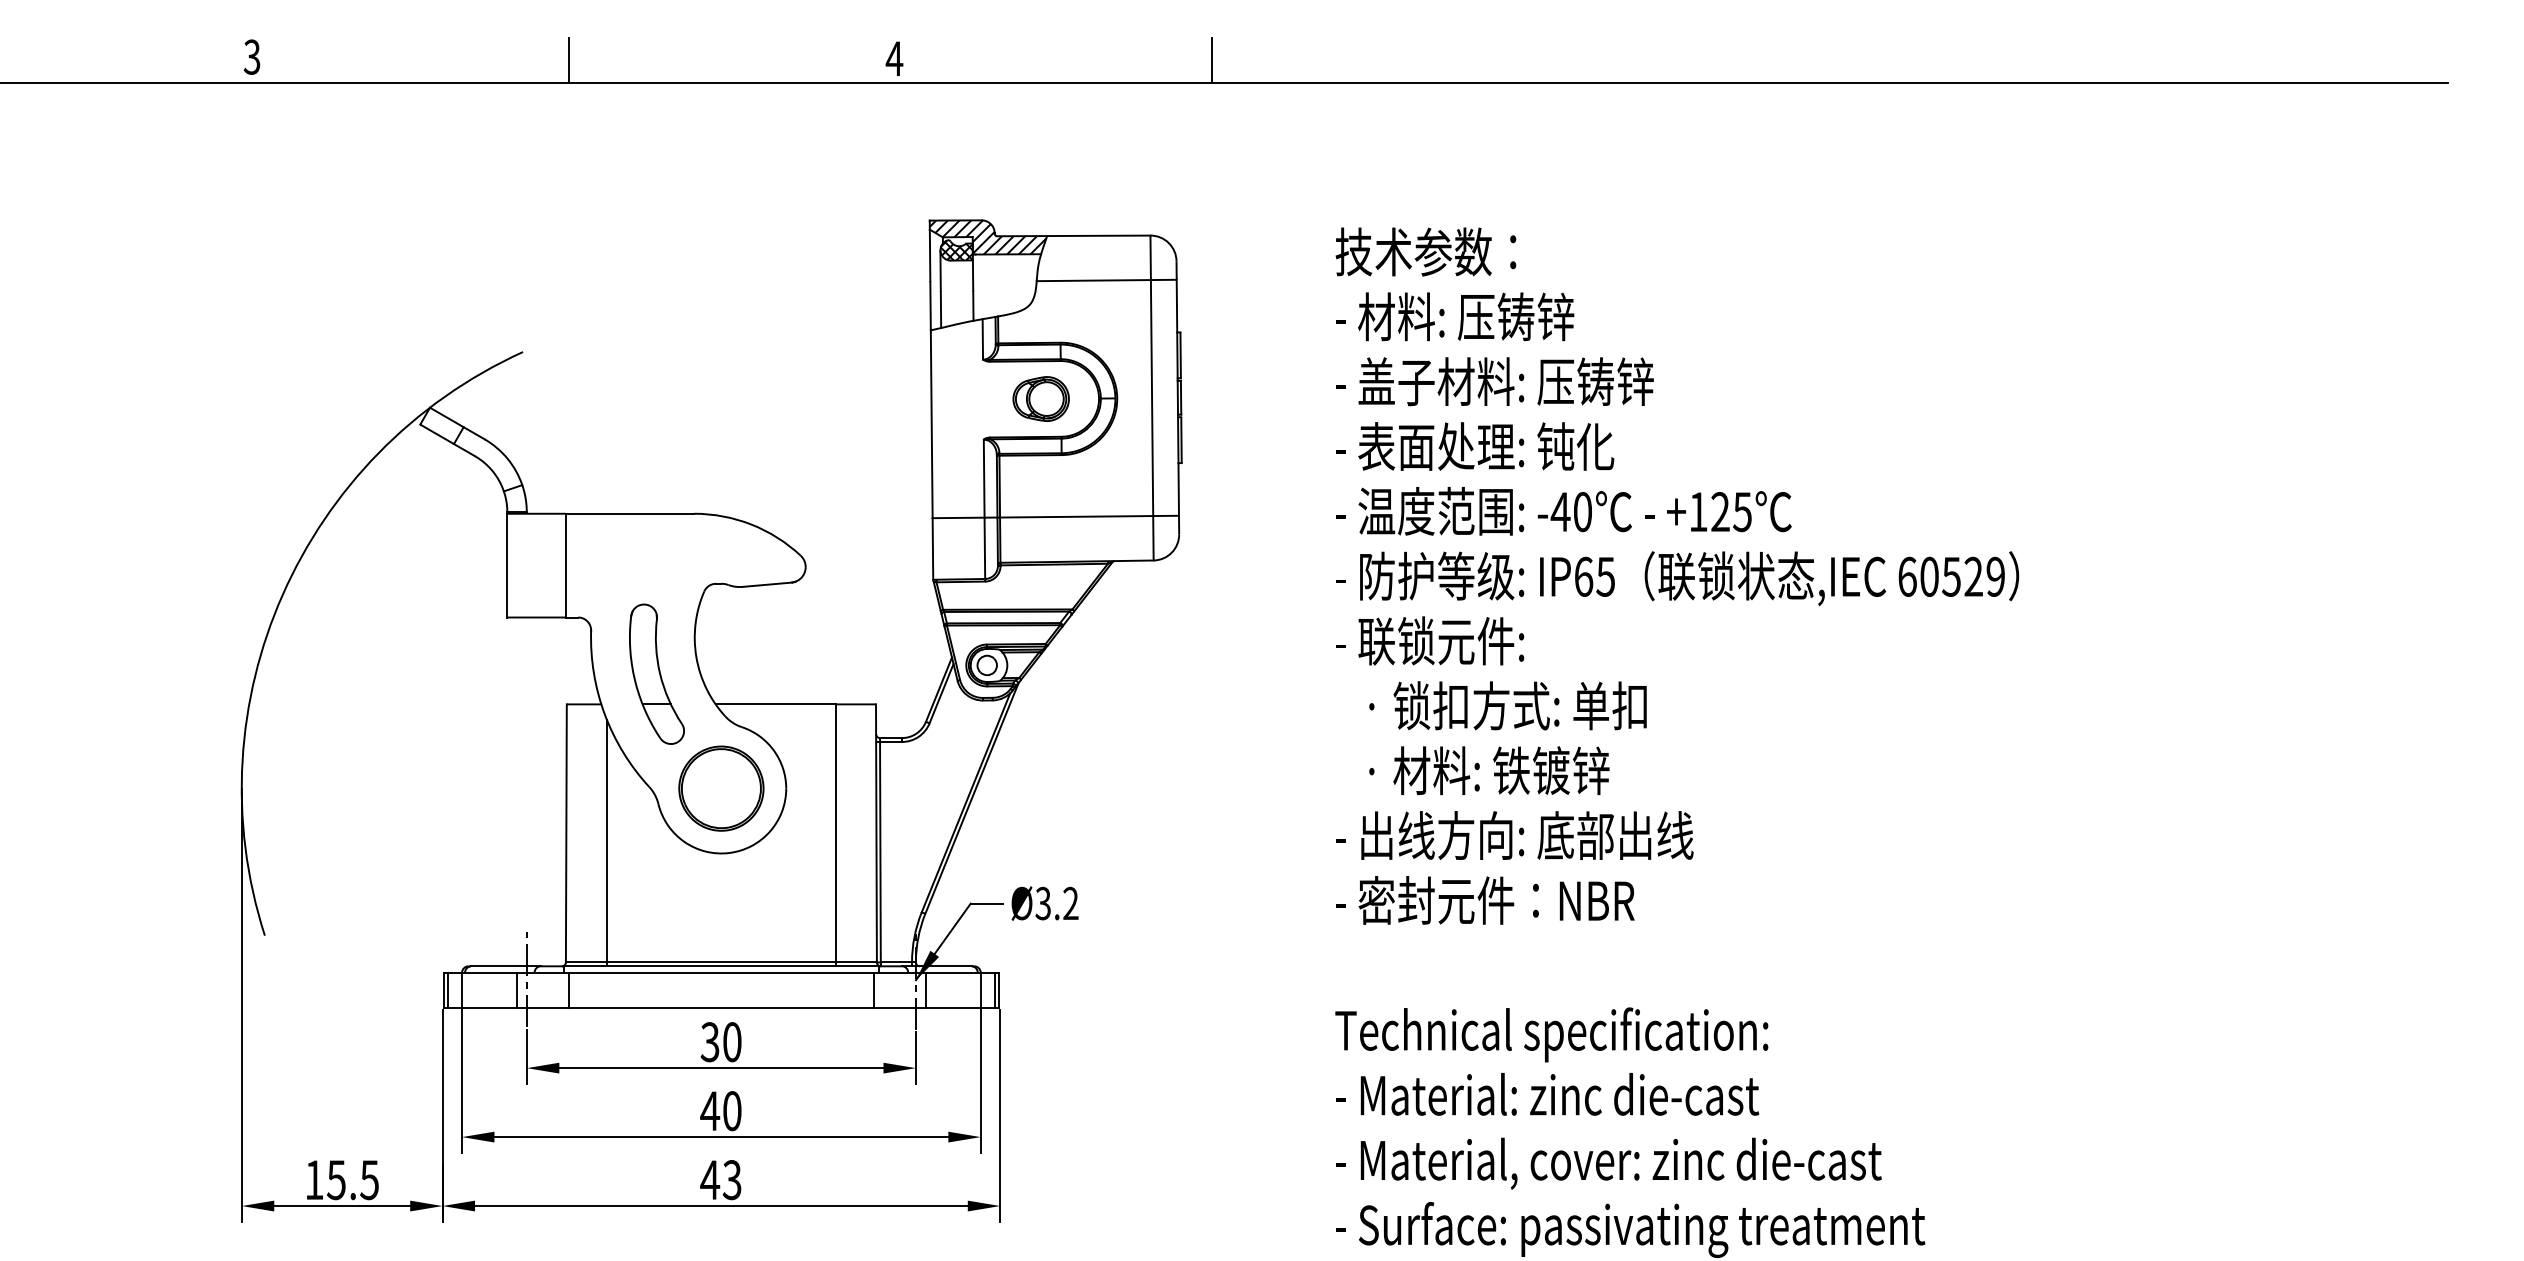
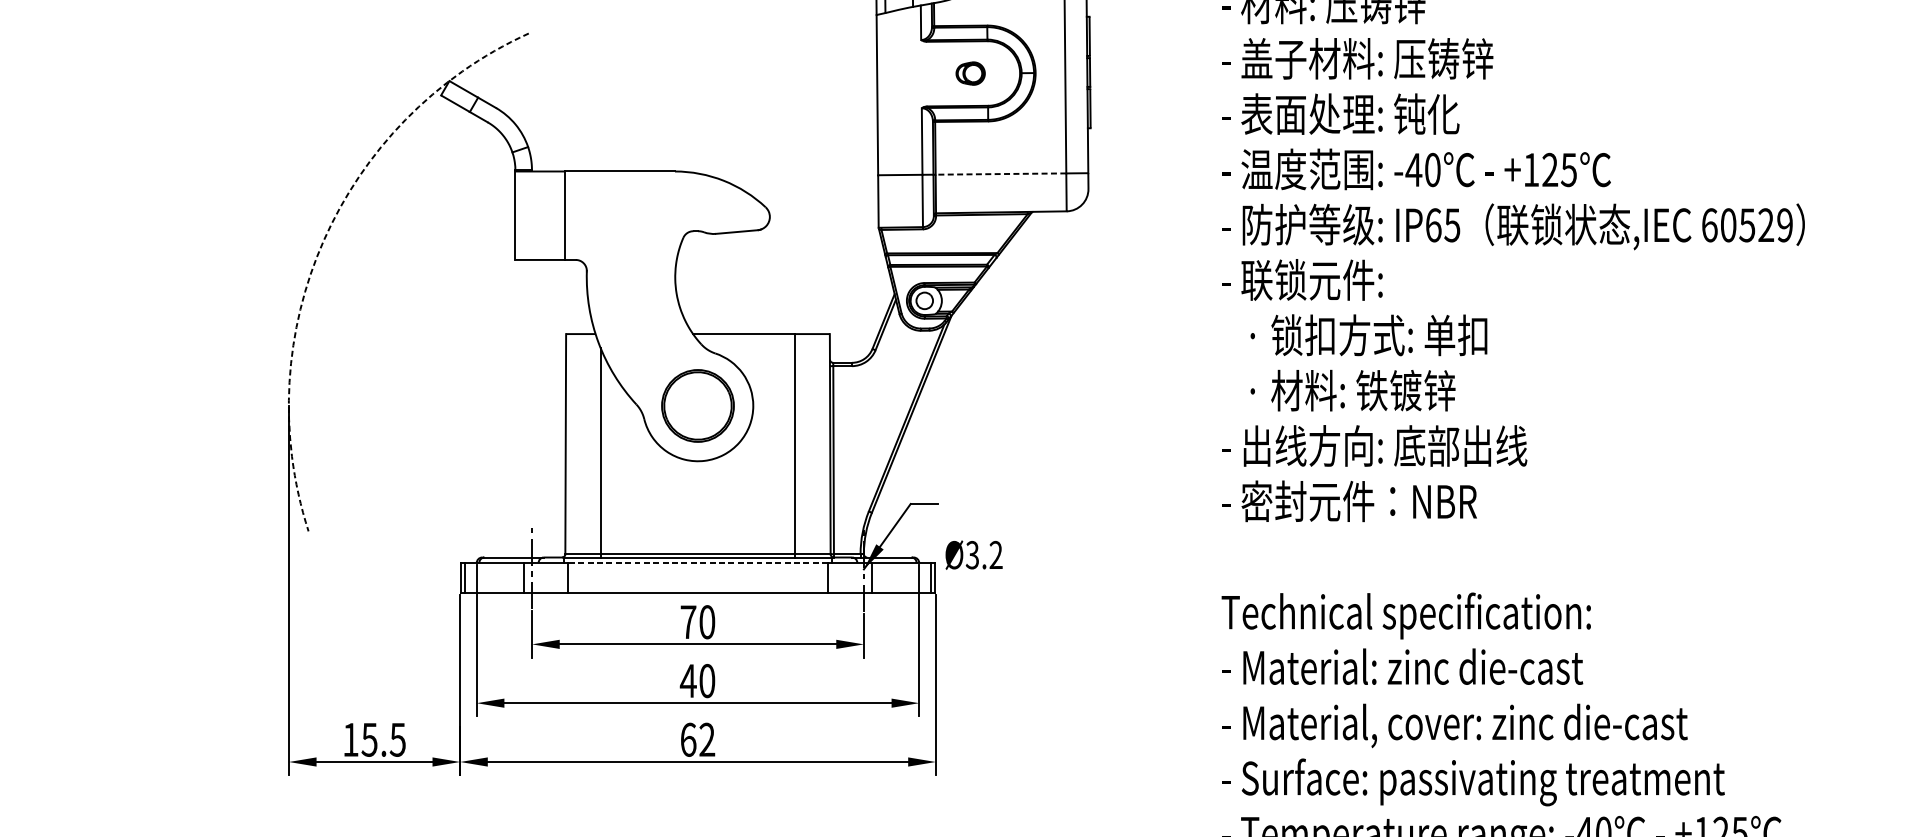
part: (1040, 398) -> (970, 73), size x0.6
line: (1076, 516) -> (1000, 173), solid -> dashed
arc: (282, 594) -> (323, 240), solid -> dashed
part: (656, 673) -> (642, 307), removed
text: (1044, 903) -> (973, 555), moved
line: (721, 972) -> (698, 562), solid -> dashed
text: (709, 1042) -> (687, 622), 30 -> 70
text: (720, 1180) -> (697, 740), 43 -> 62

